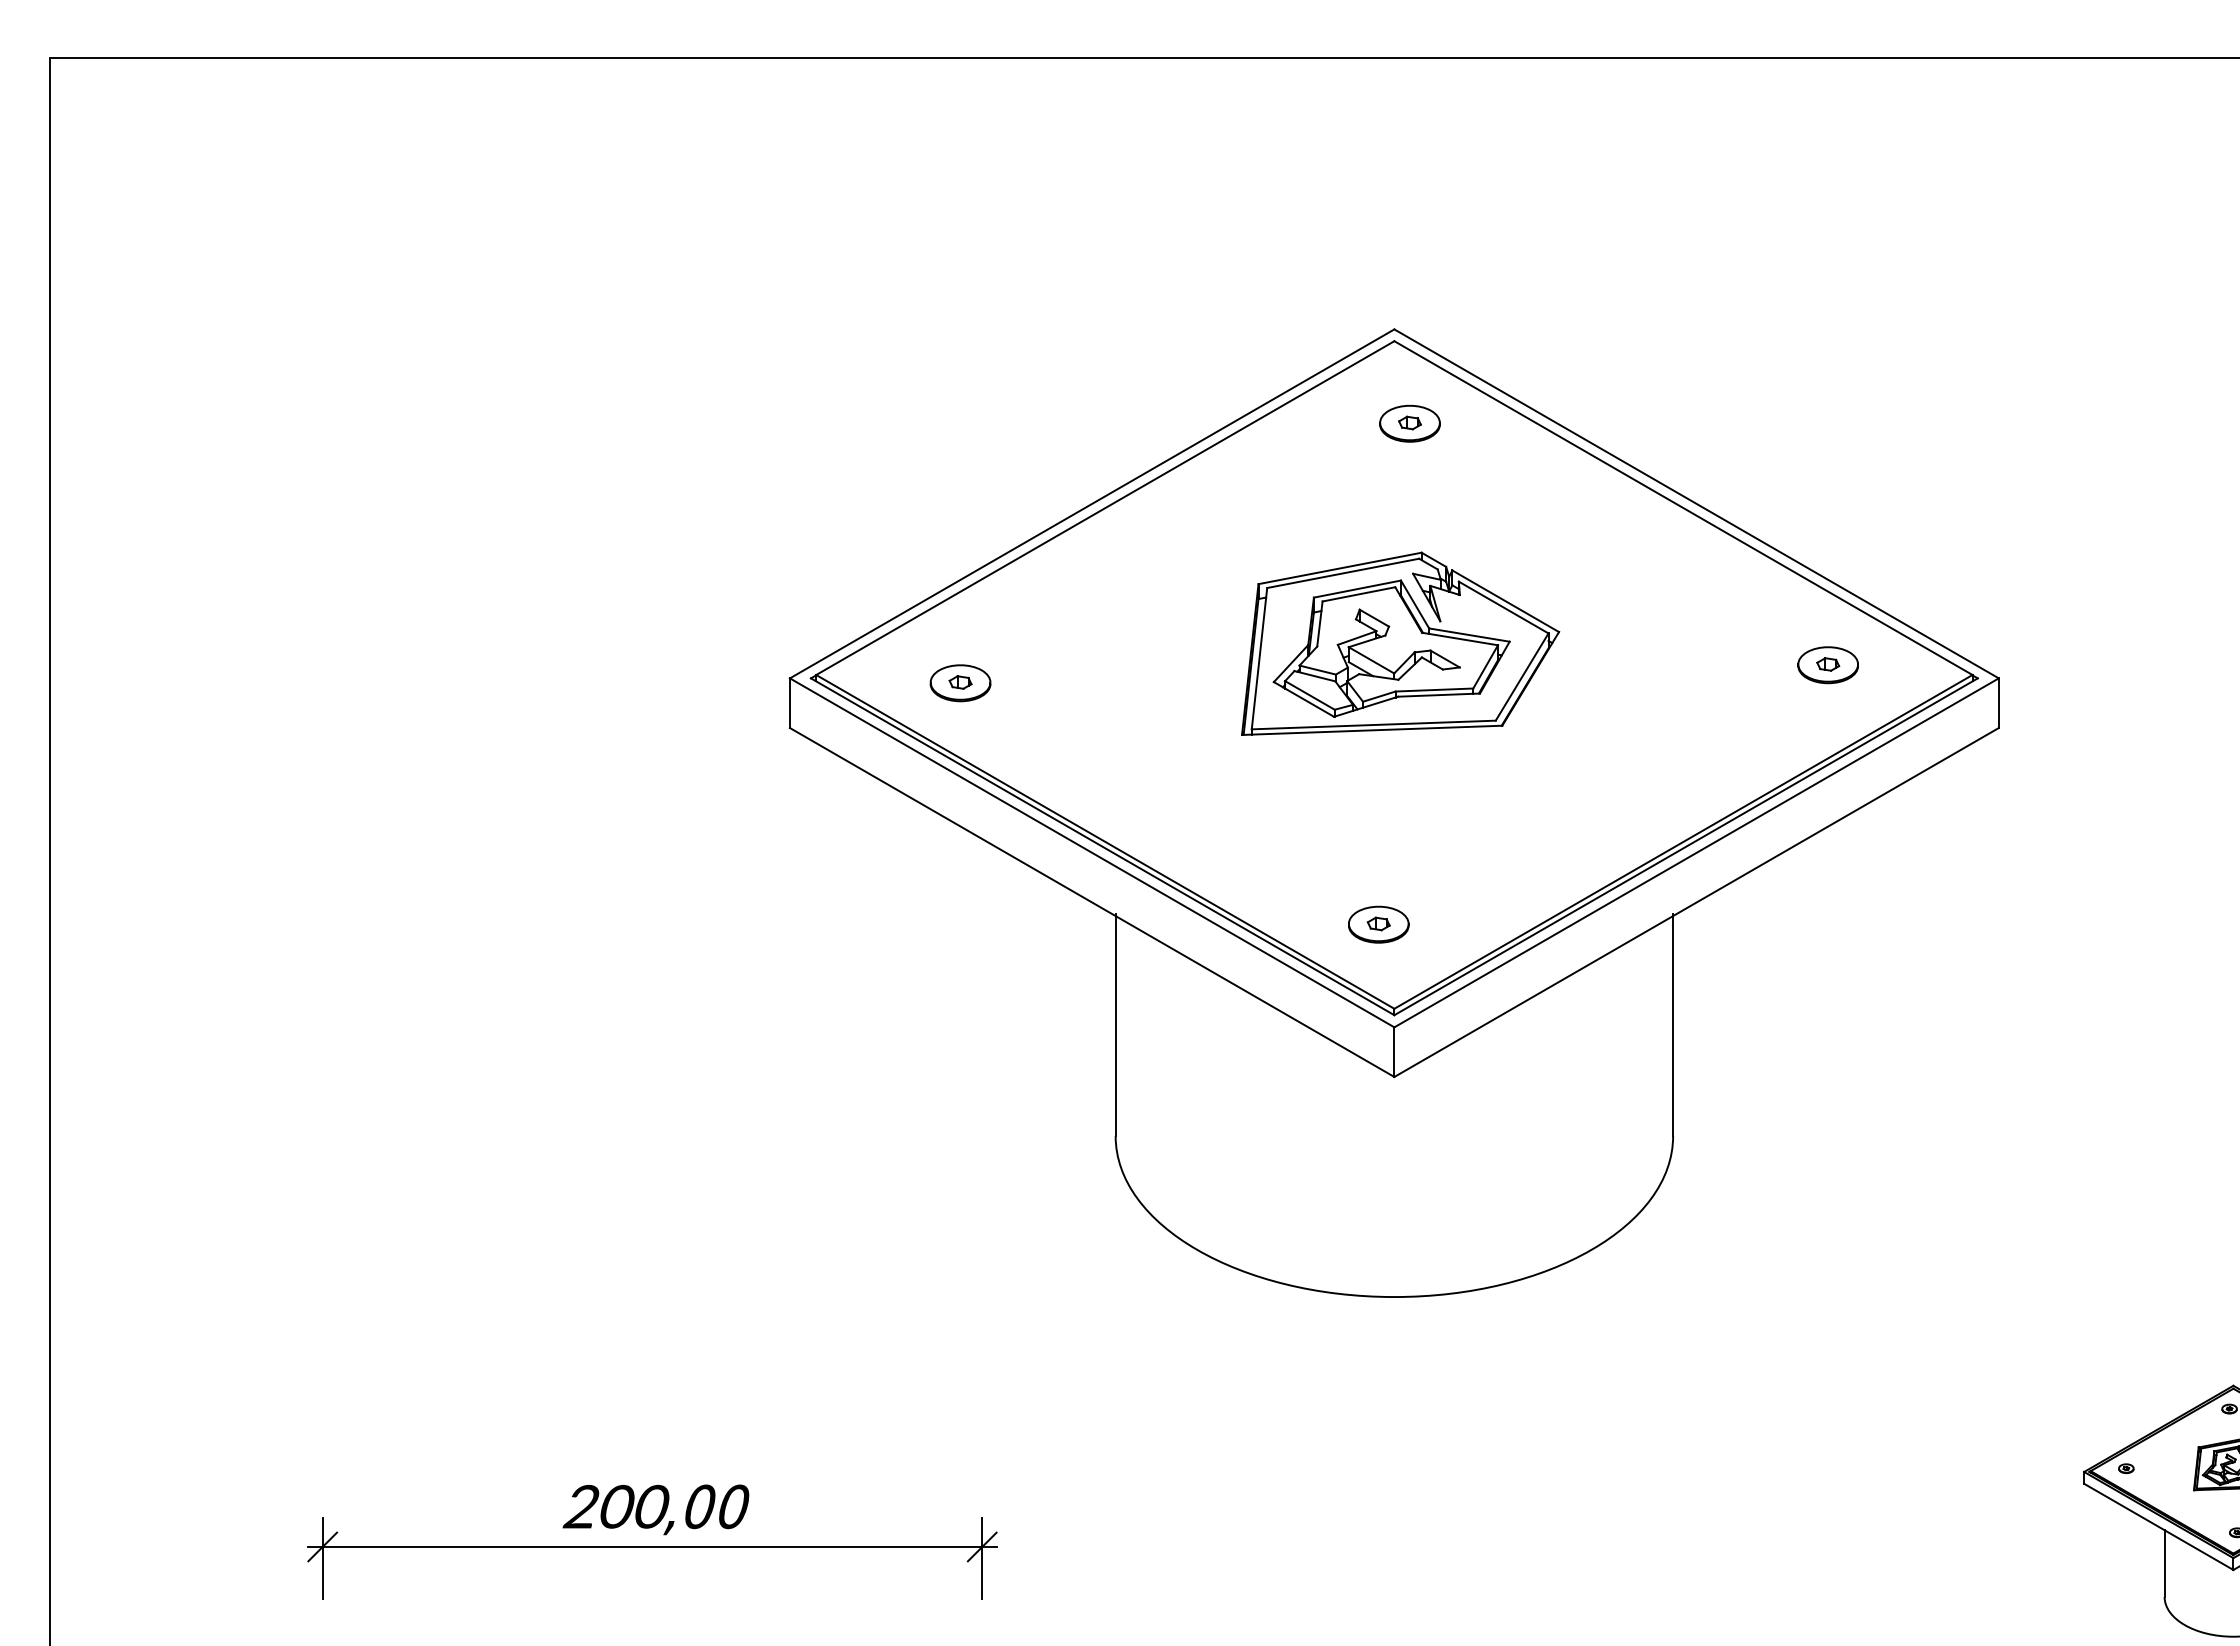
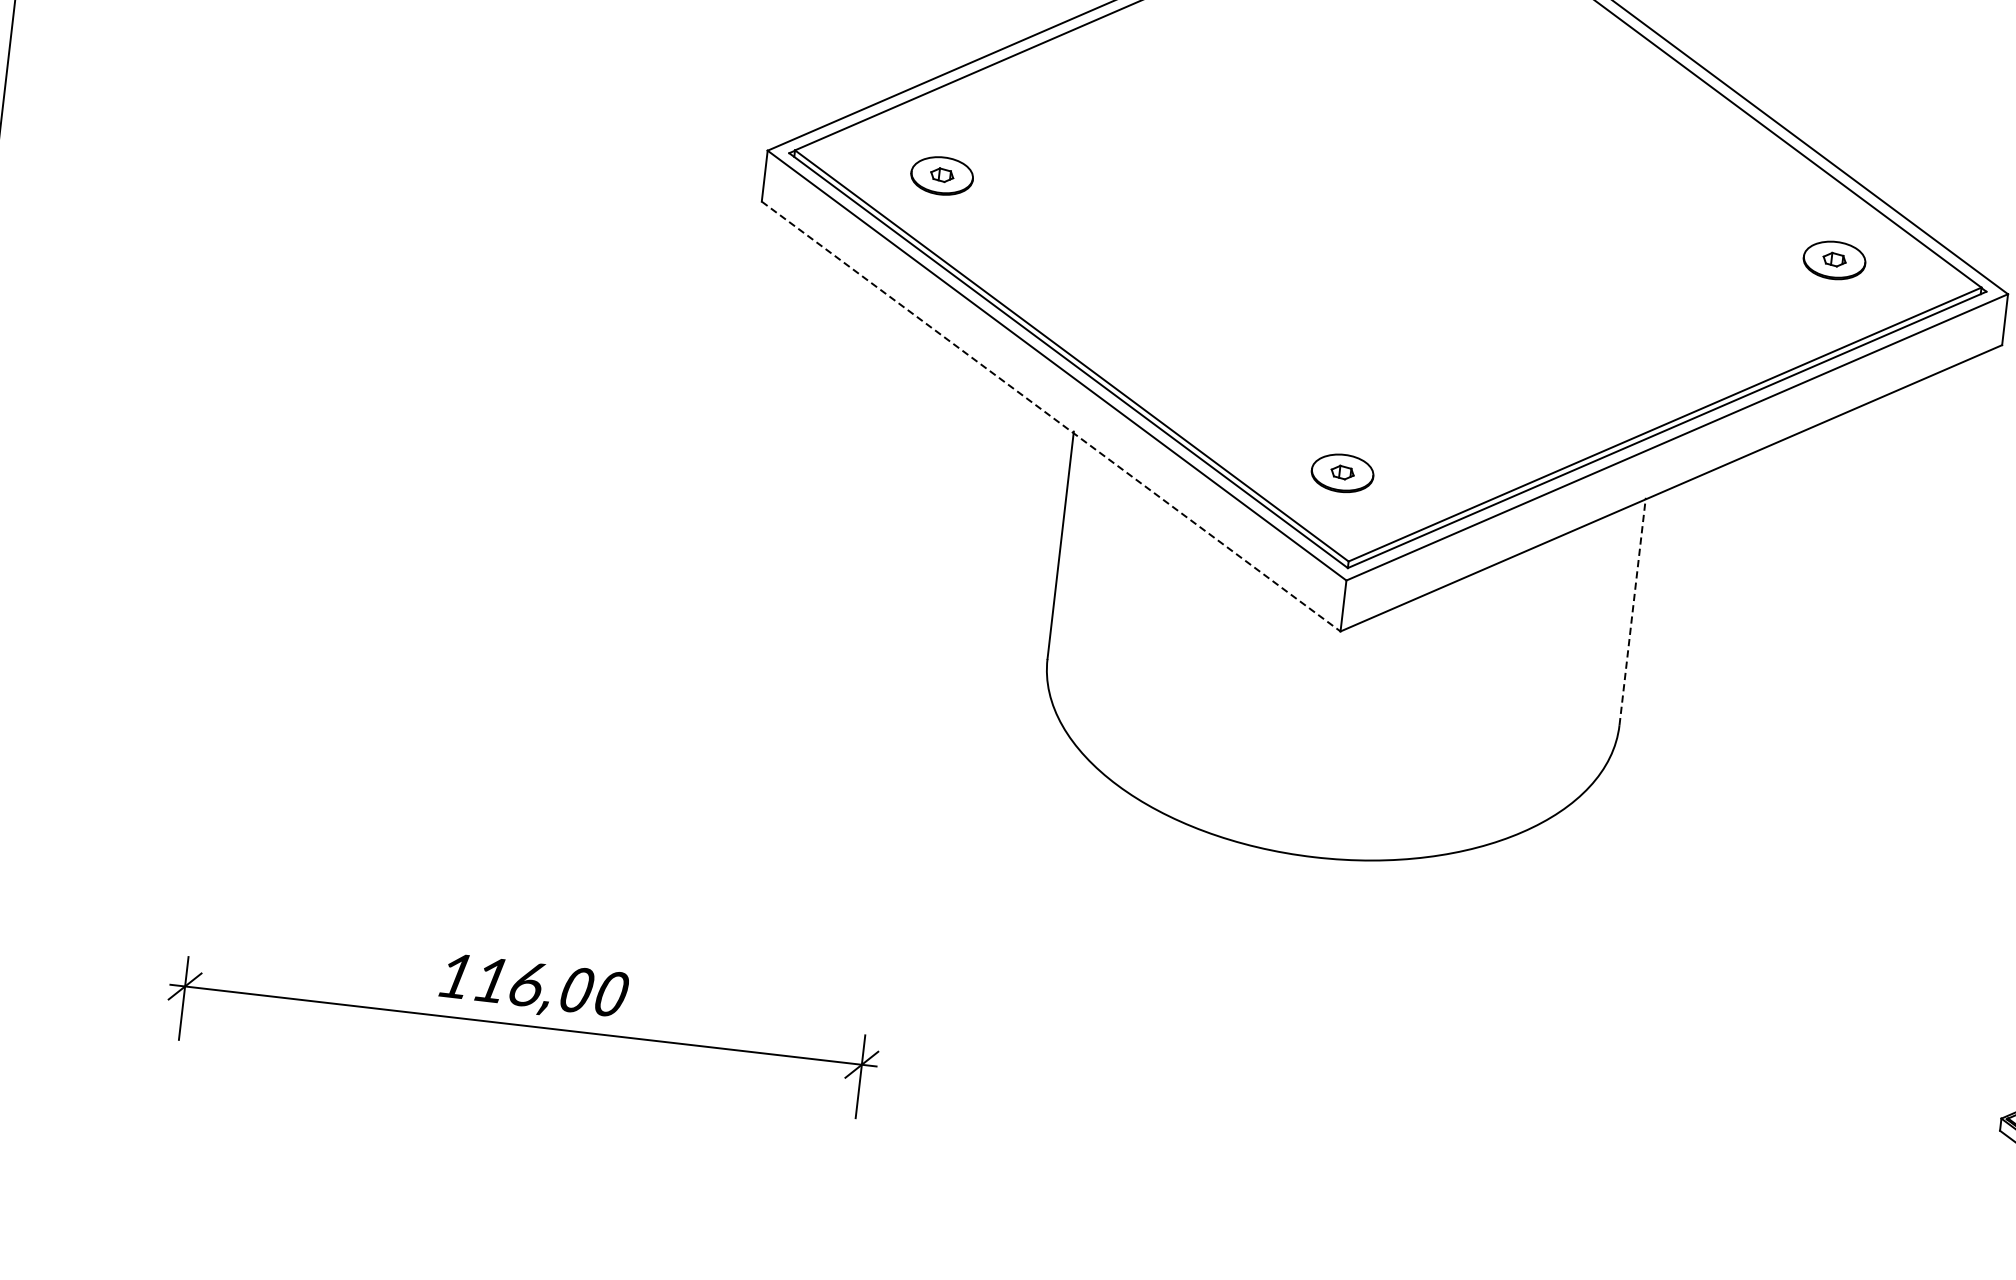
part: (1400, 643) -> (1398, 187), removed
line: (1092, 902) -> (1051, 416), solid -> dashed
line: (1673, 1025) -> (1633, 611), solid -> dashed
text: (615, 1506) -> (490, 979), 200 -> 116

